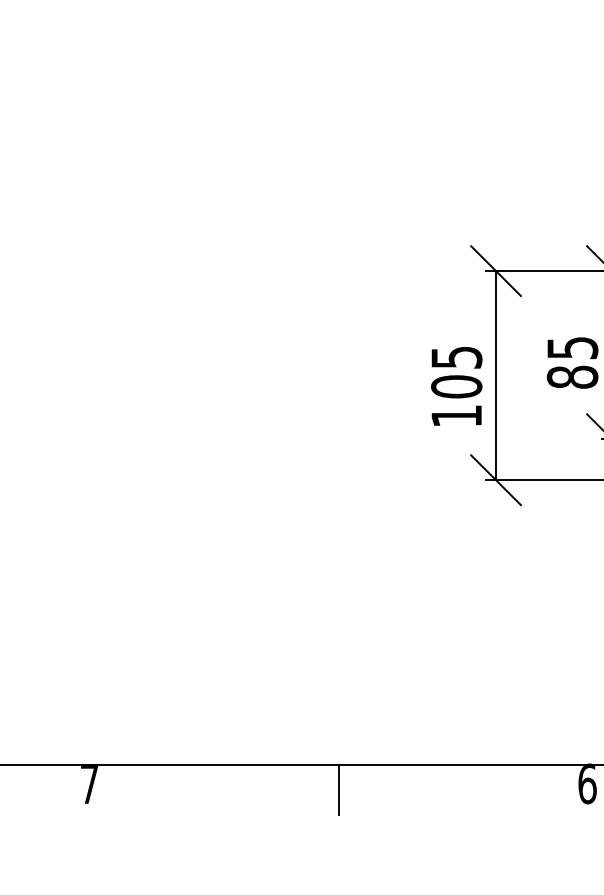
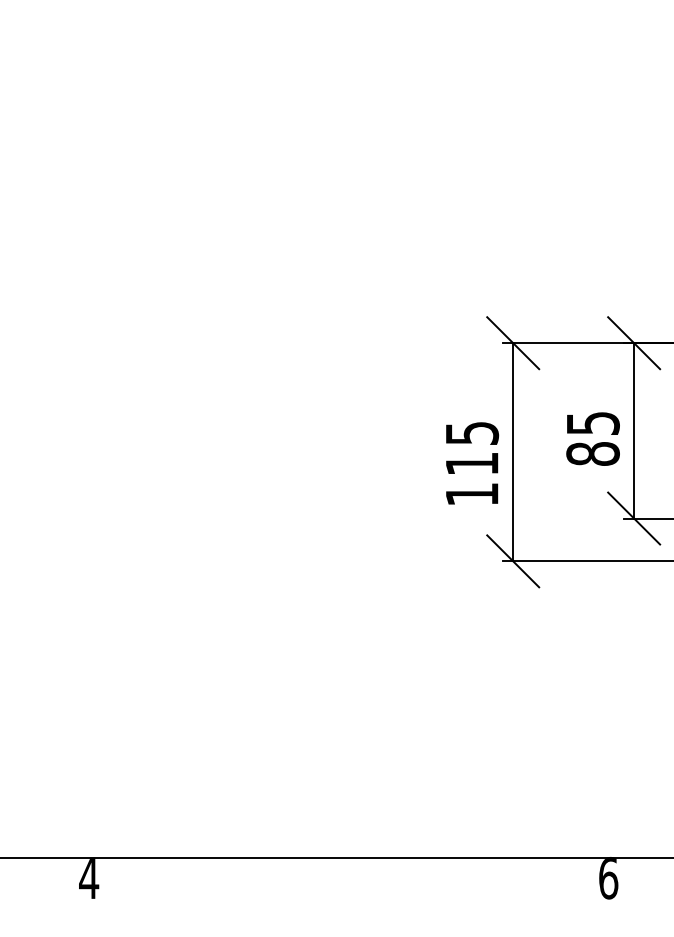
text: (457, 386) -> (472, 463), 105 -> 115
text: (89, 784) -> (89, 878), 7 -> 4
line: (339, 789) -> (349, 884), removed

